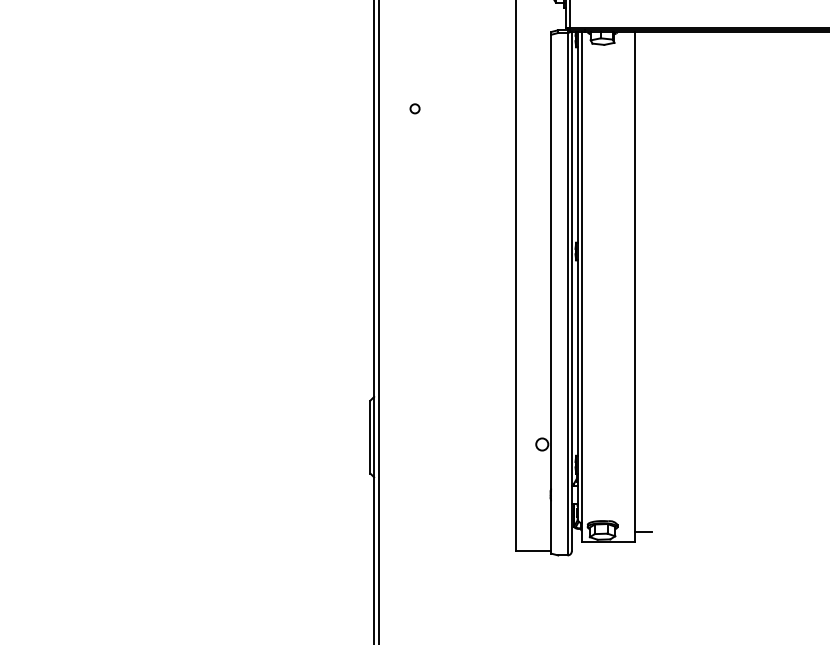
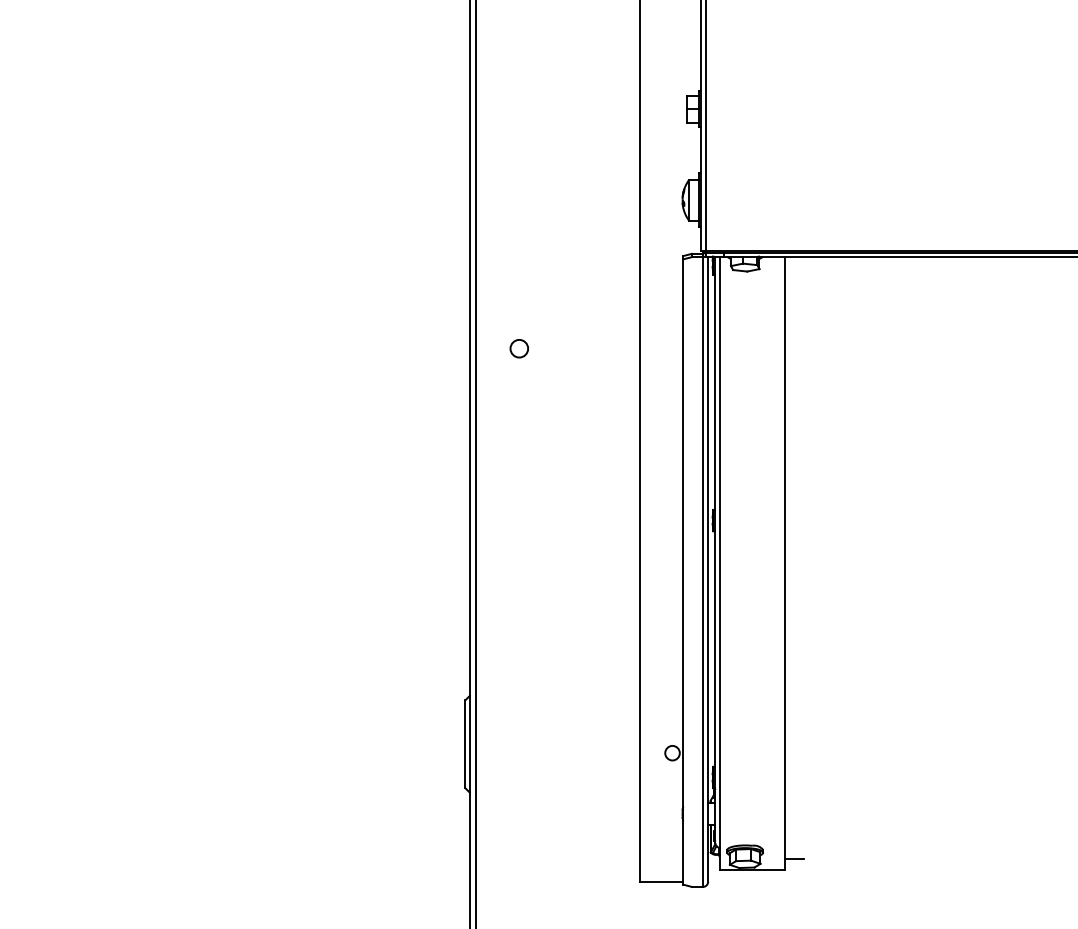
circle: (414, 108) -> (518, 348), size x1.6

